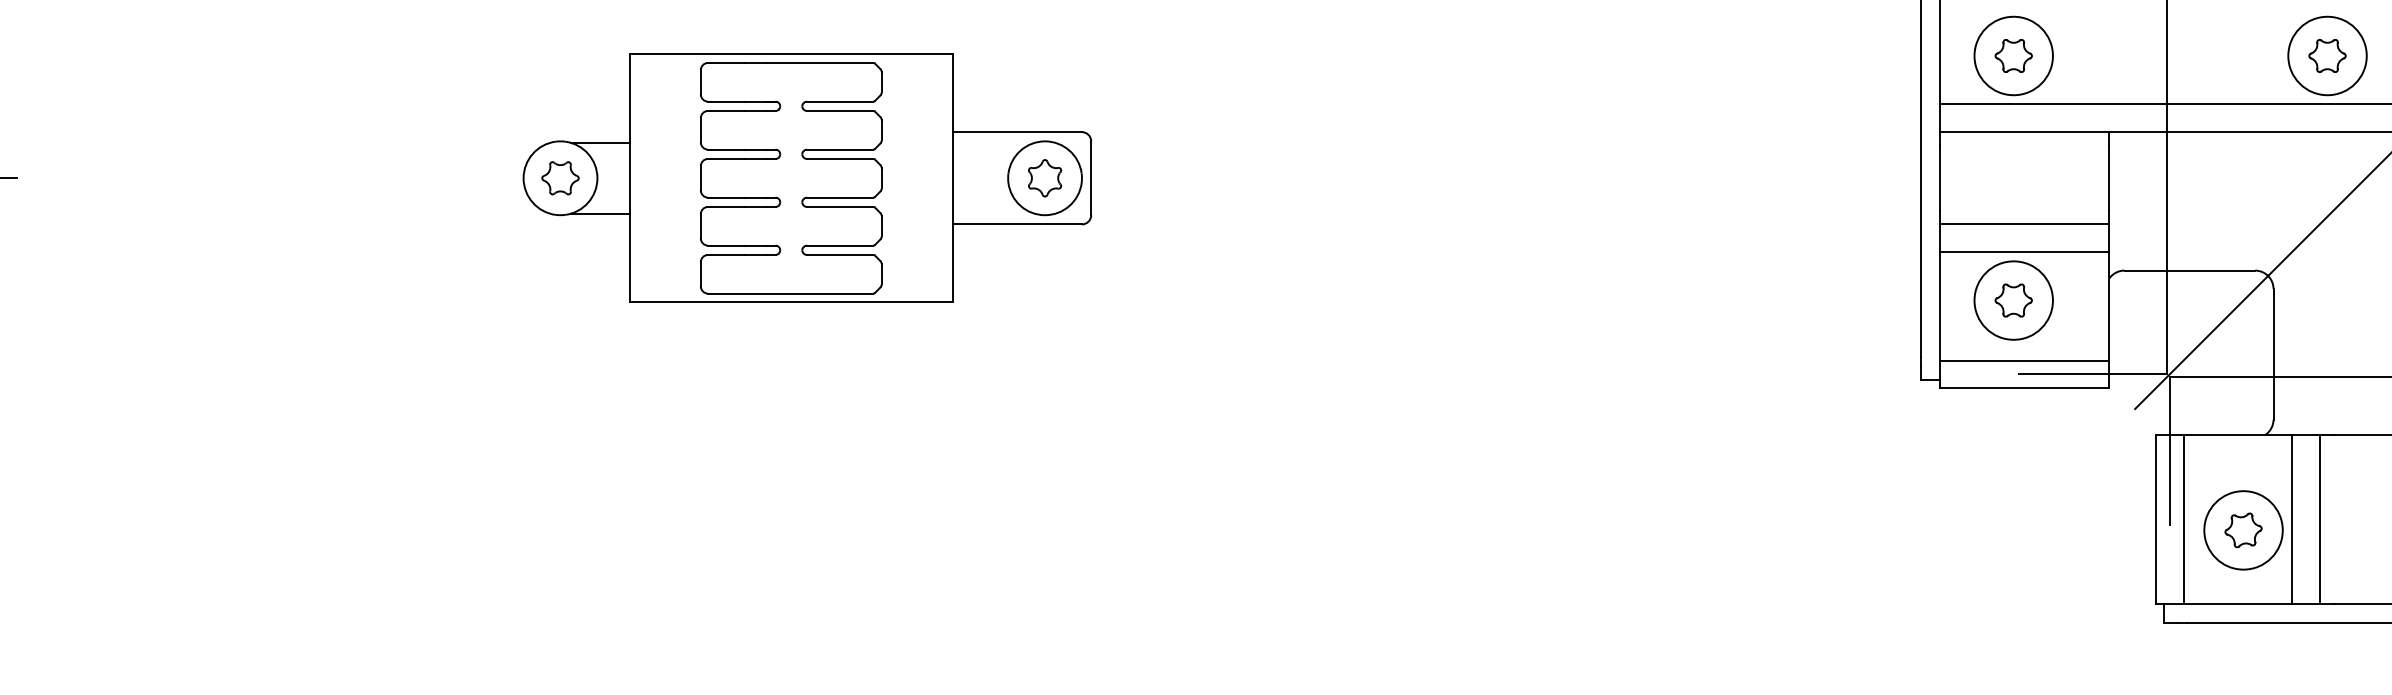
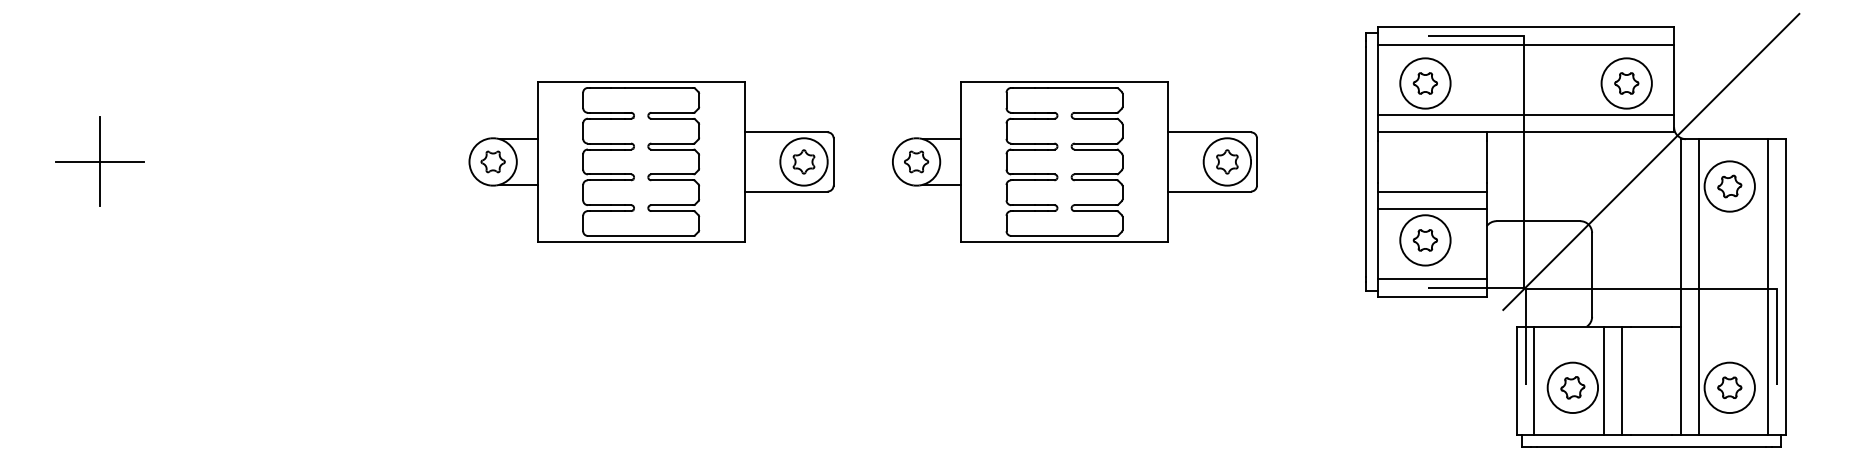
part: (1466, 177) -> (1074, 161), added

